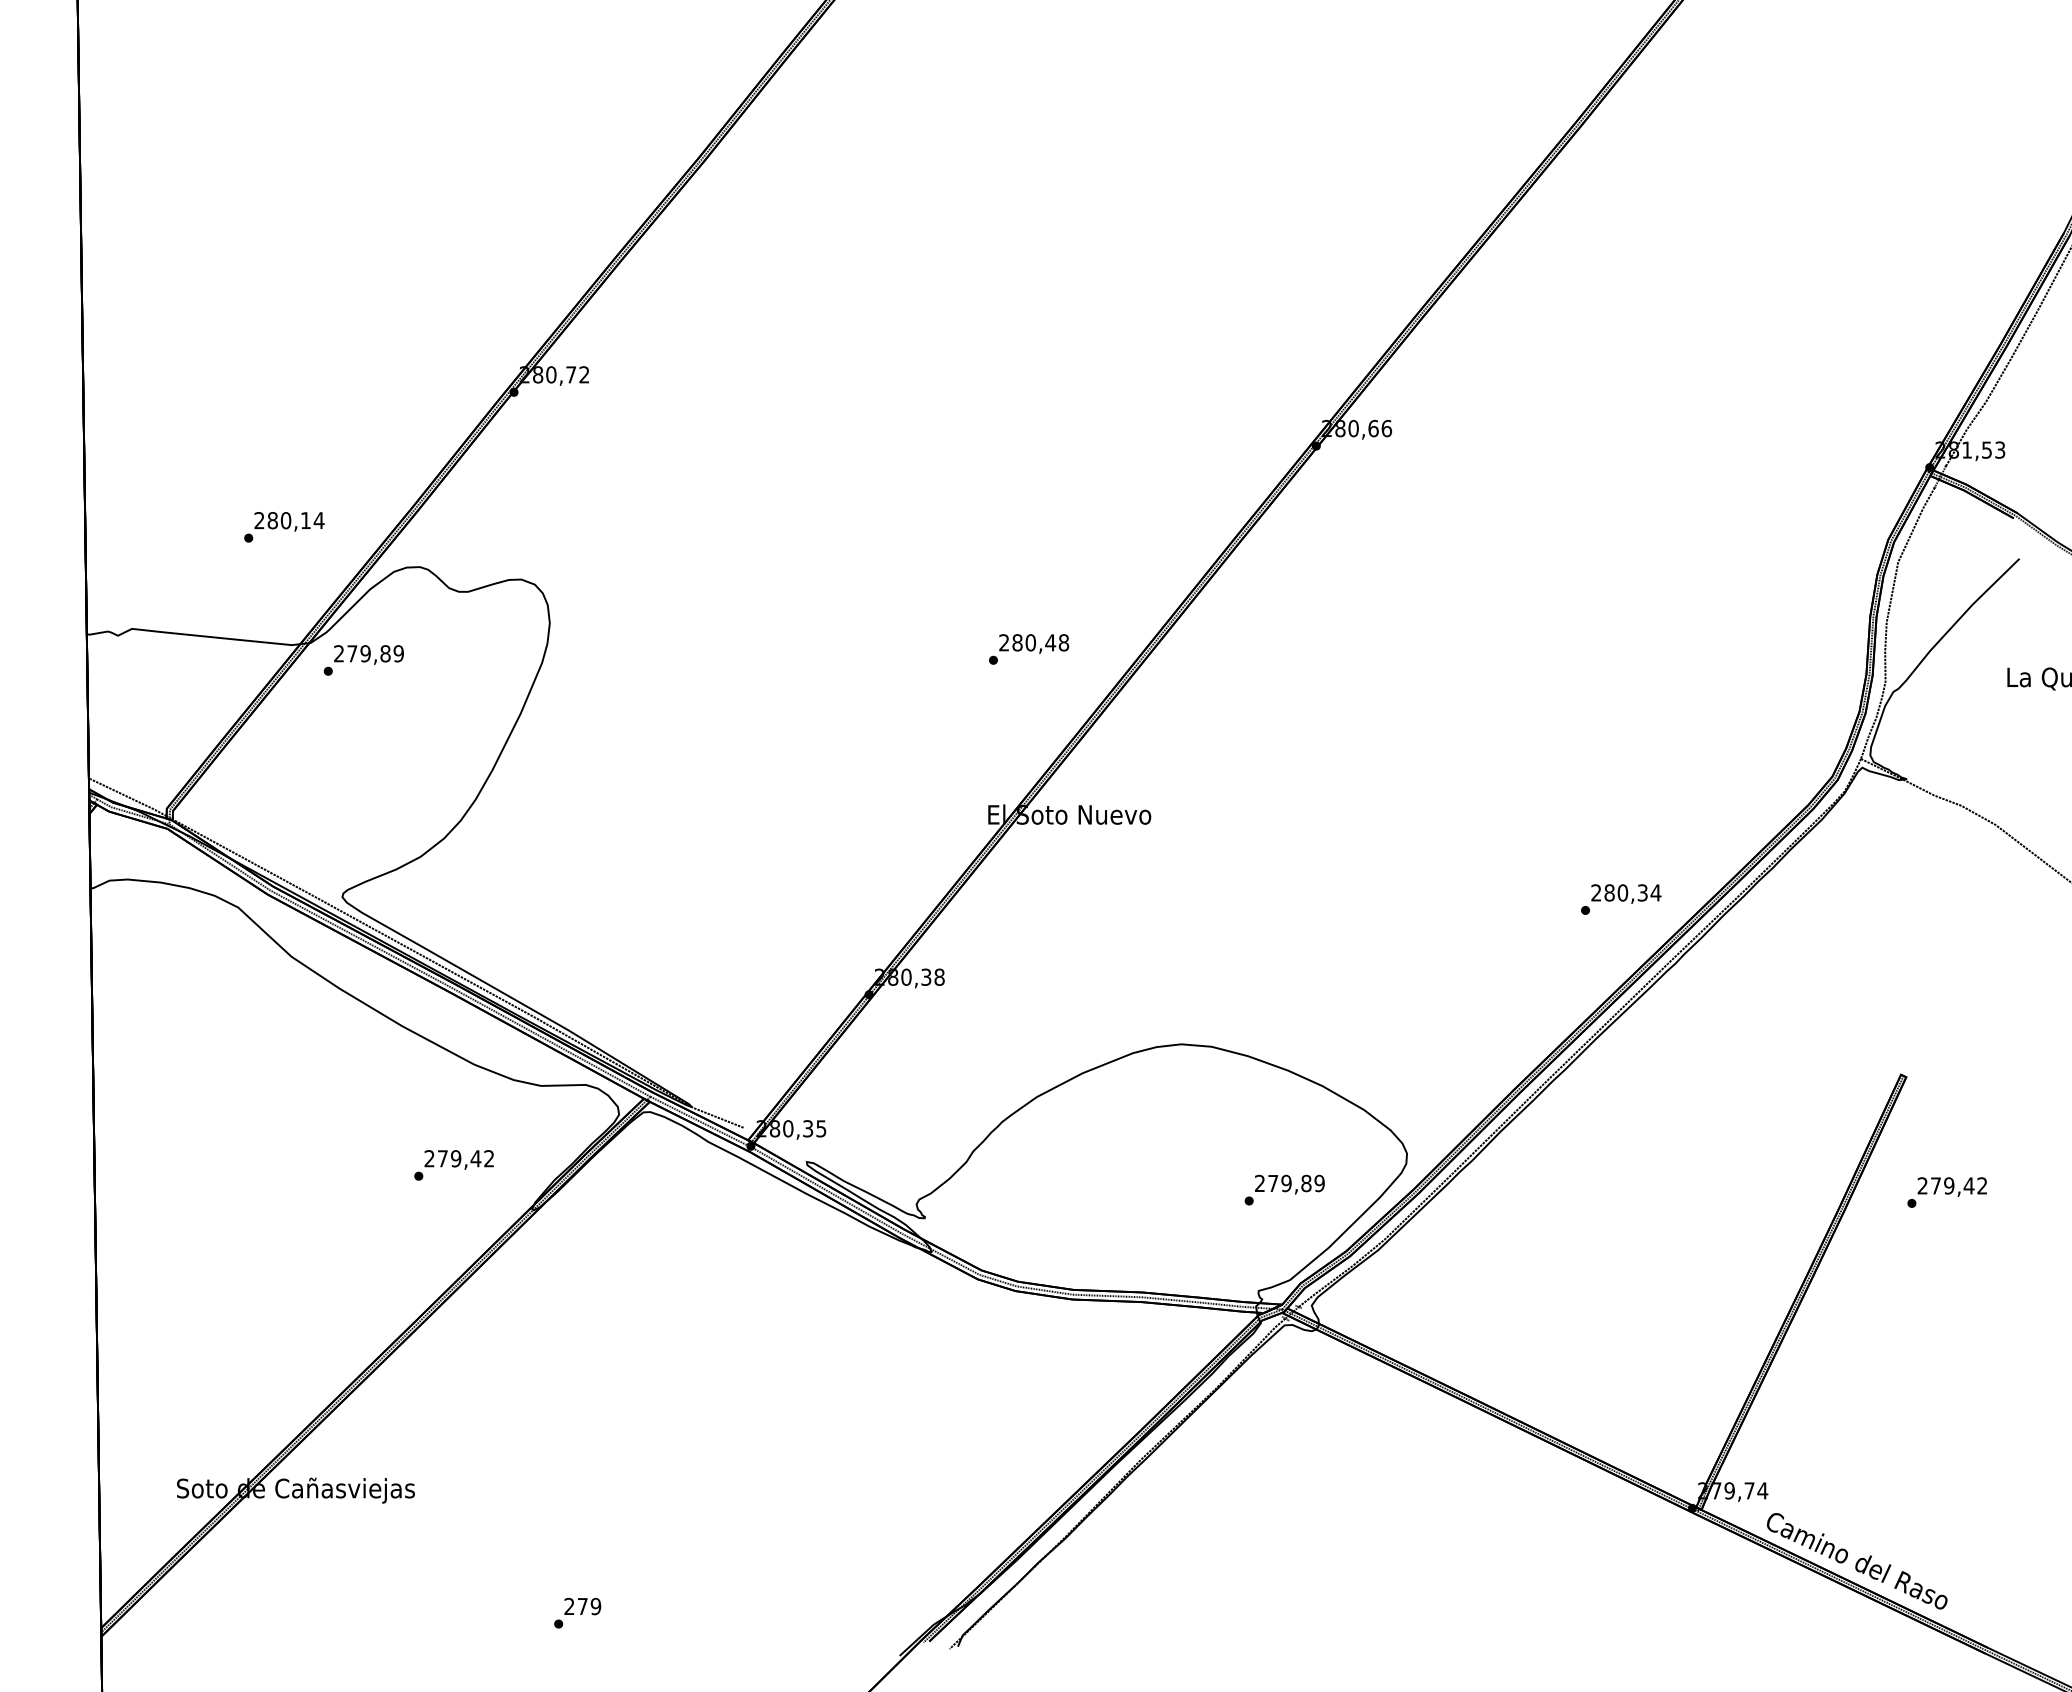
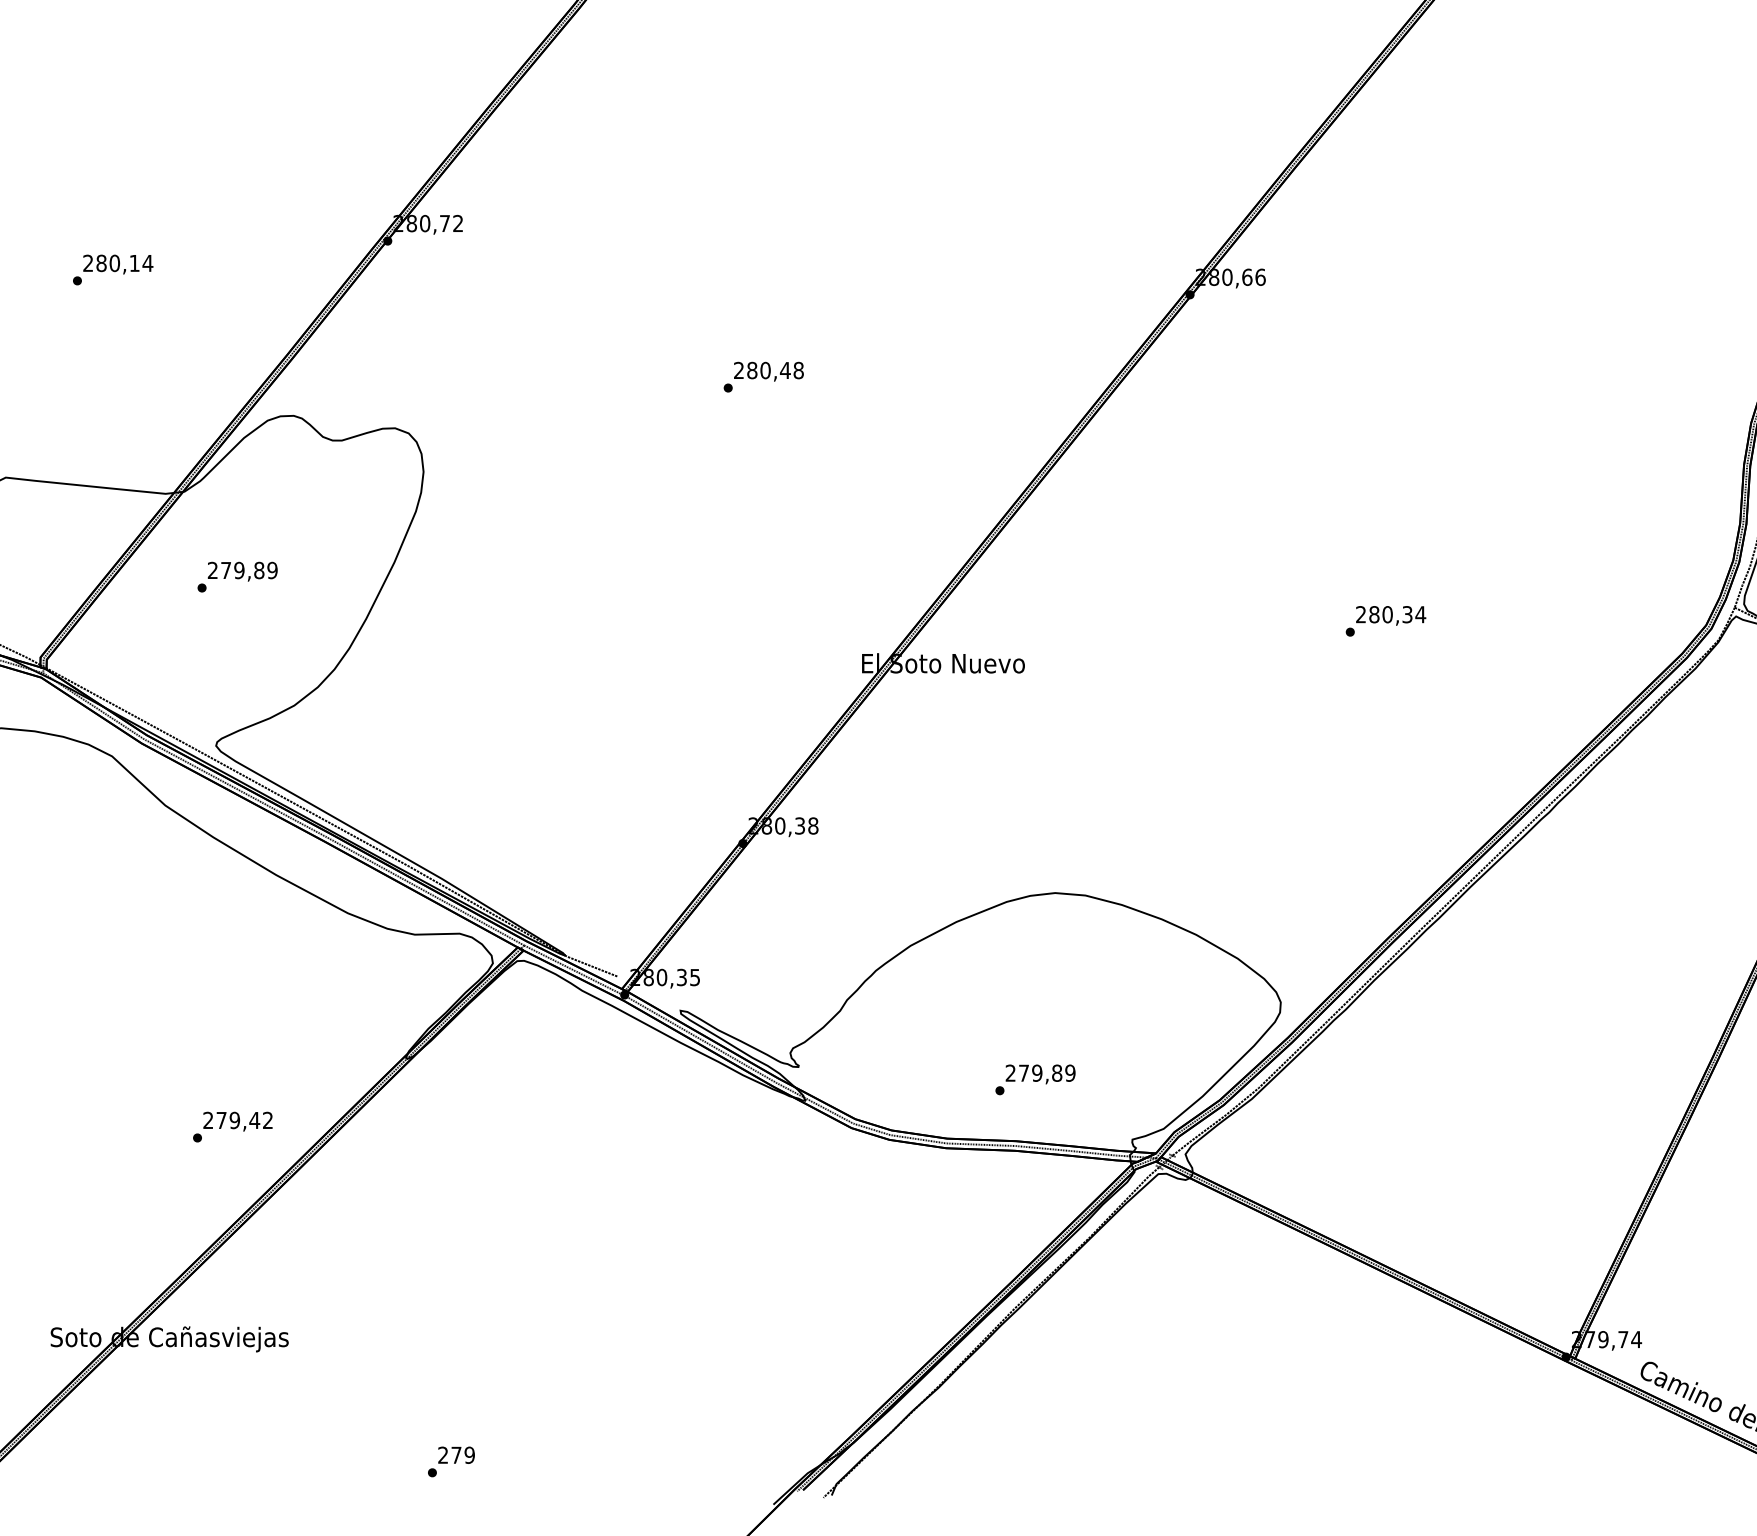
text: (284, 527) -> (113, 270), moved
text: (1029, 649) -> (764, 377), moved
text: (363, 660) -> (237, 577), moved
text: (1621, 899) -> (1386, 621), moved
text: (453, 1165) -> (232, 1127), moved
text: (1284, 1189) -> (1035, 1079), moved

